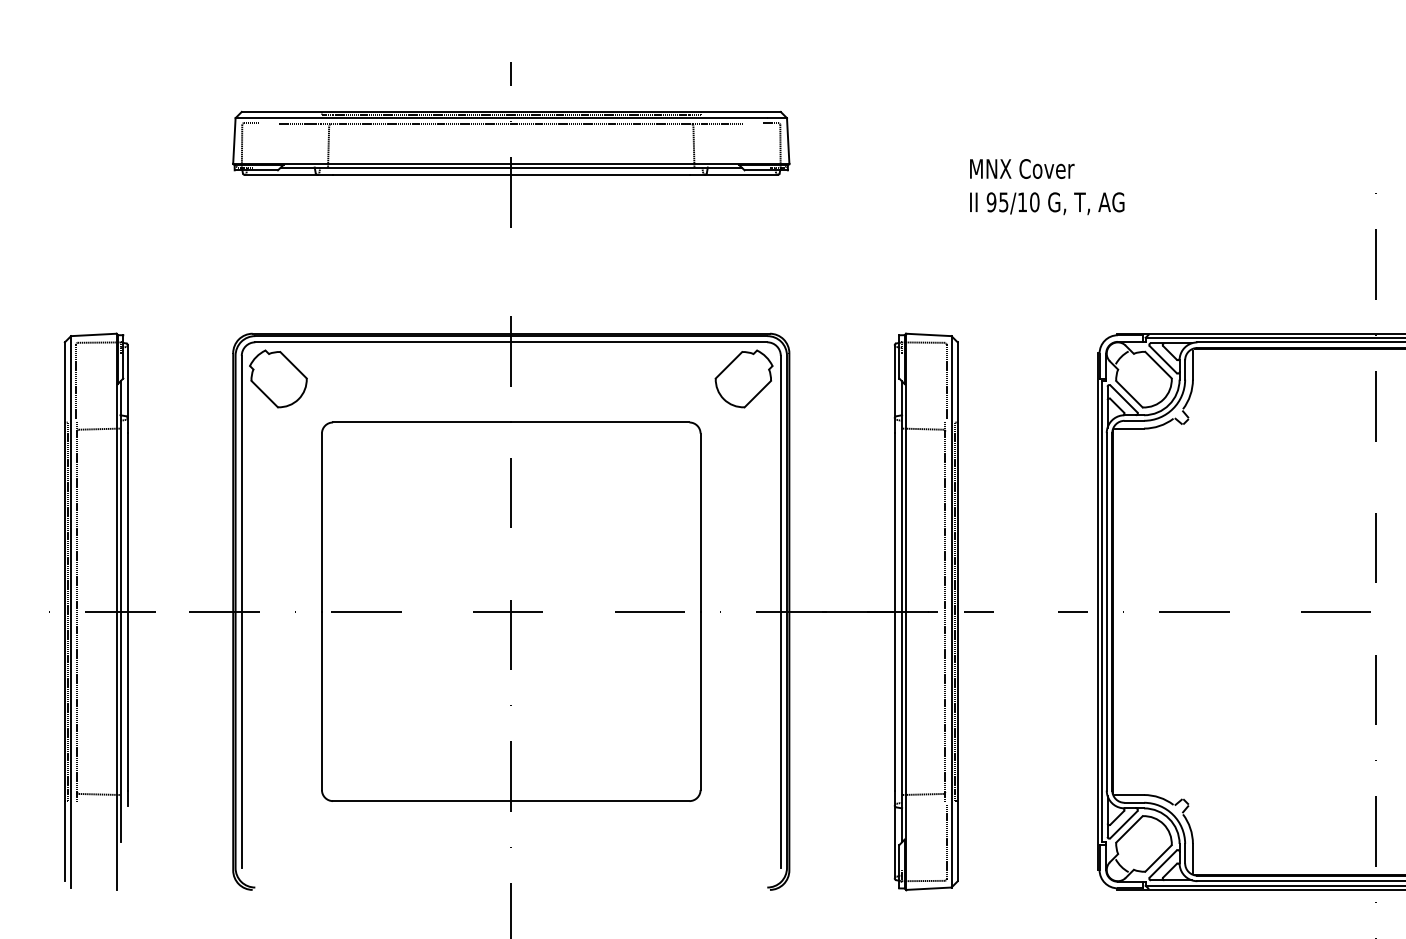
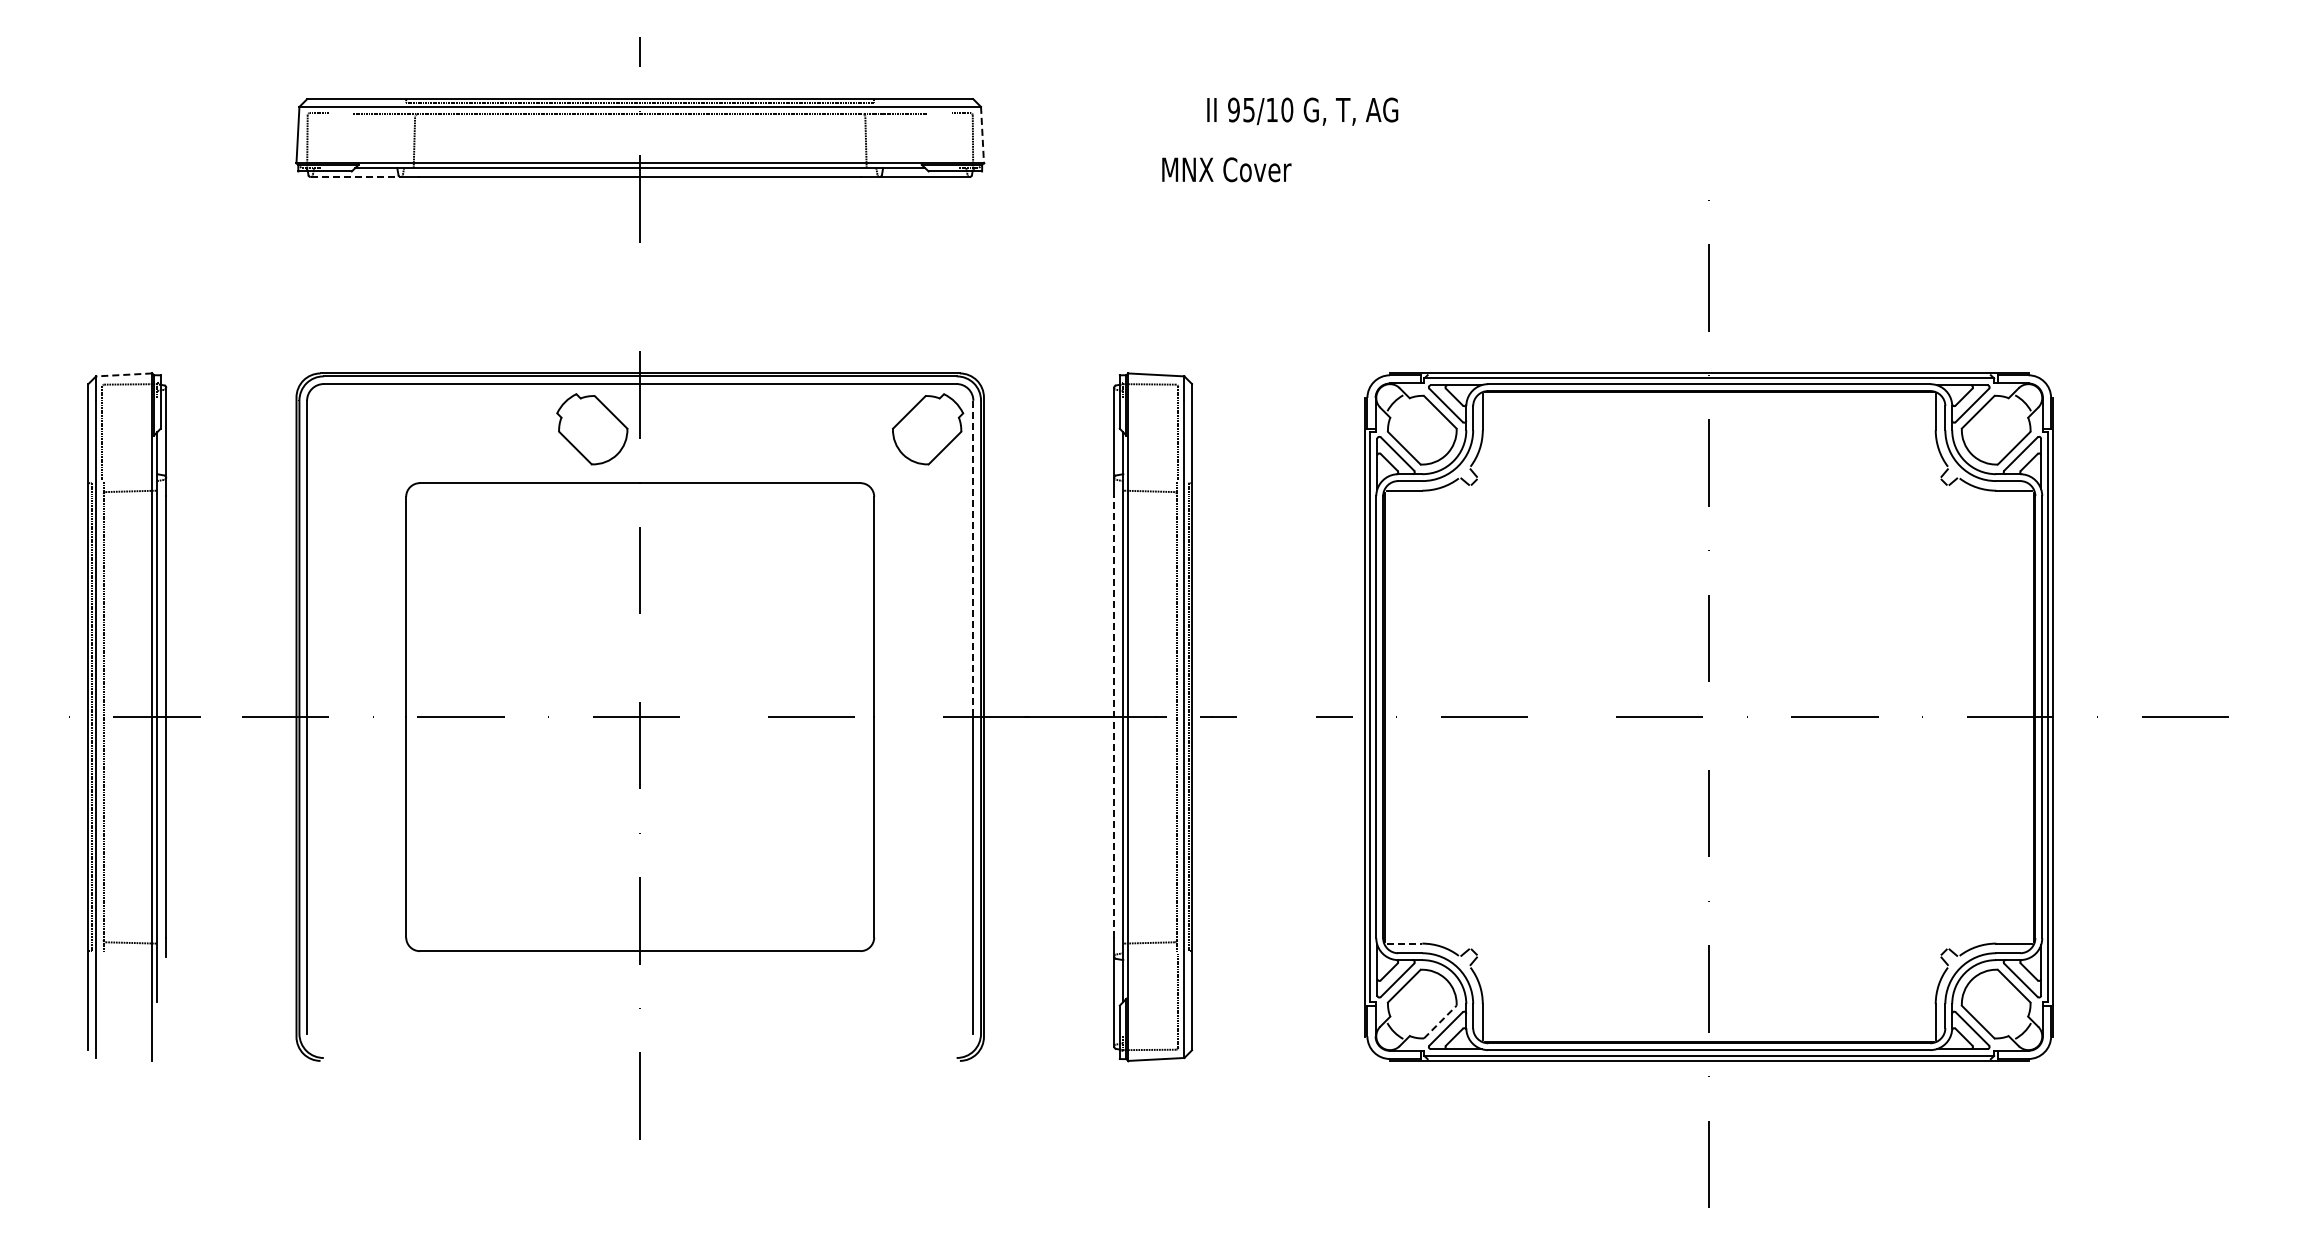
line: (788, 141) -> (982, 135), solid -> dashed
text: (1021, 168) -> (1226, 169), moved
line: (281, 175) -> (356, 177), solid -> dashed
text: (1047, 203) -> (1302, 111), moved
line: (93, 334) -> (123, 374), solid -> dashed
part: (278, 379) -> (592, 429), moved
line: (780, 484) -> (973, 559), solid -> dashed
line: (894, 612) -> (1114, 717), solid -> dashed
line: (1129, 794) -> (1404, 943), solid -> dashed
line: (1158, 858) -> (1440, 1021), solid -> dashed

